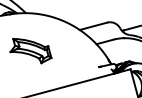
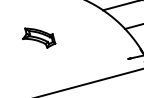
part: (30, 51) -> (38, 38), size x0.6

